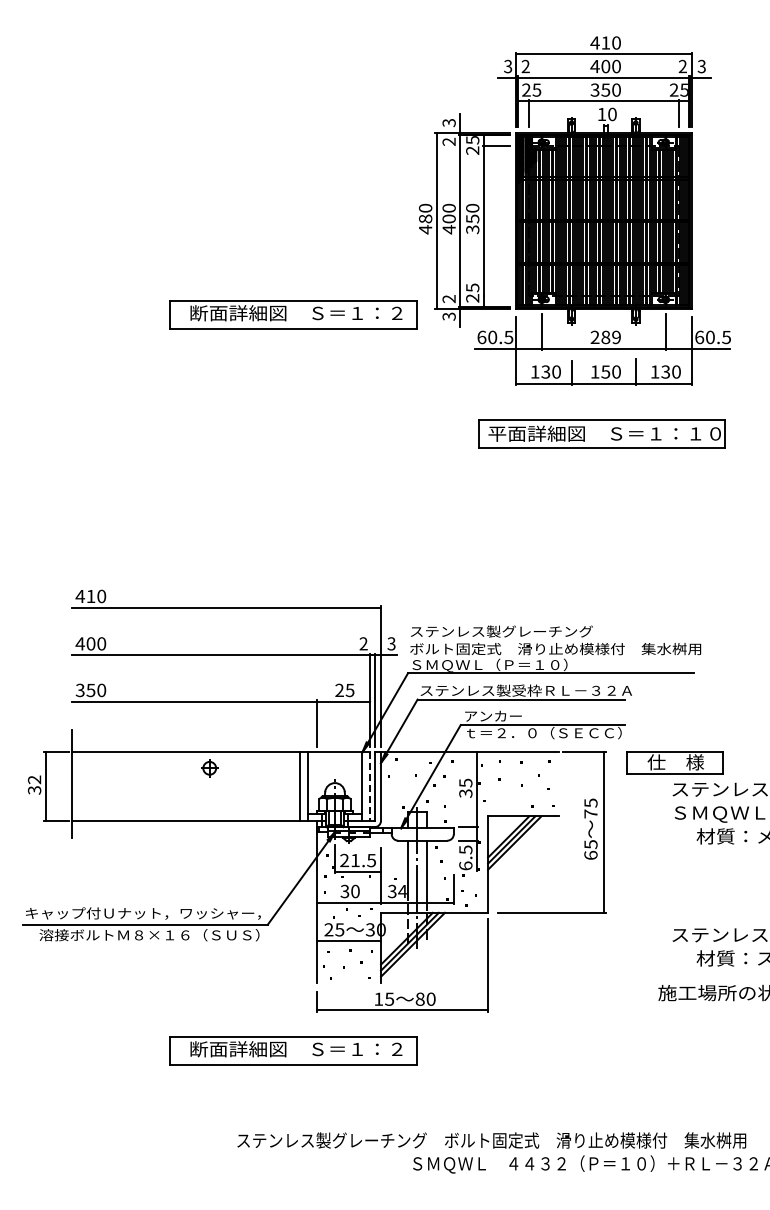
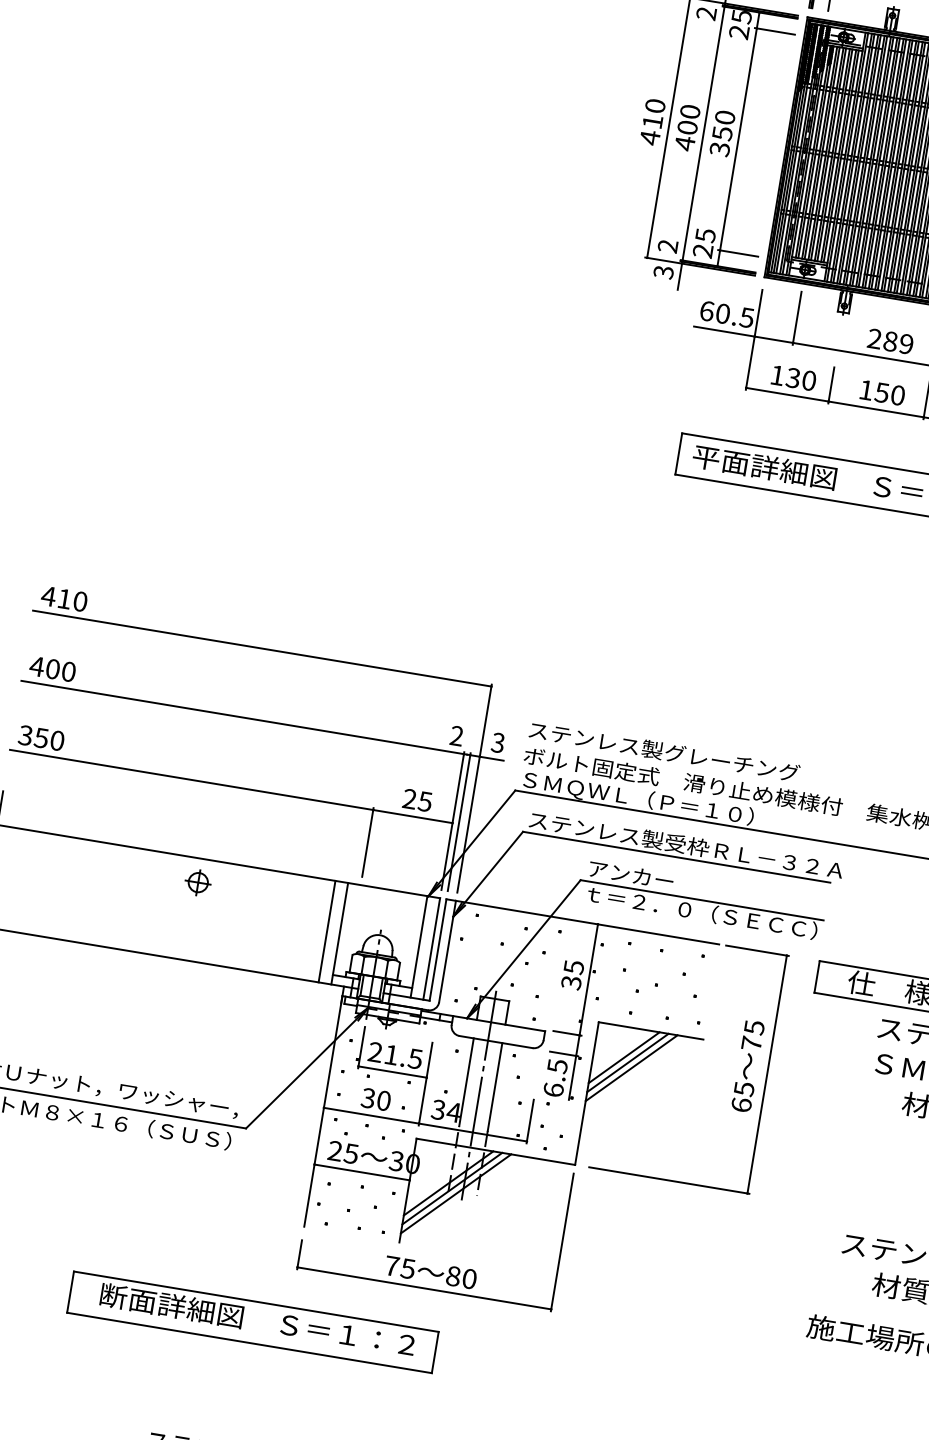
text: (425, 218) -> (652, 121), 480 -> 410
line: (495, 296) -> (737, 253), added
part: (293, 314) -> (433, 231), removed
line: (370, 787) -> (431, 950), dashed -> solid
text: (378, 998) -> (391, 1264), 15 -> 75

